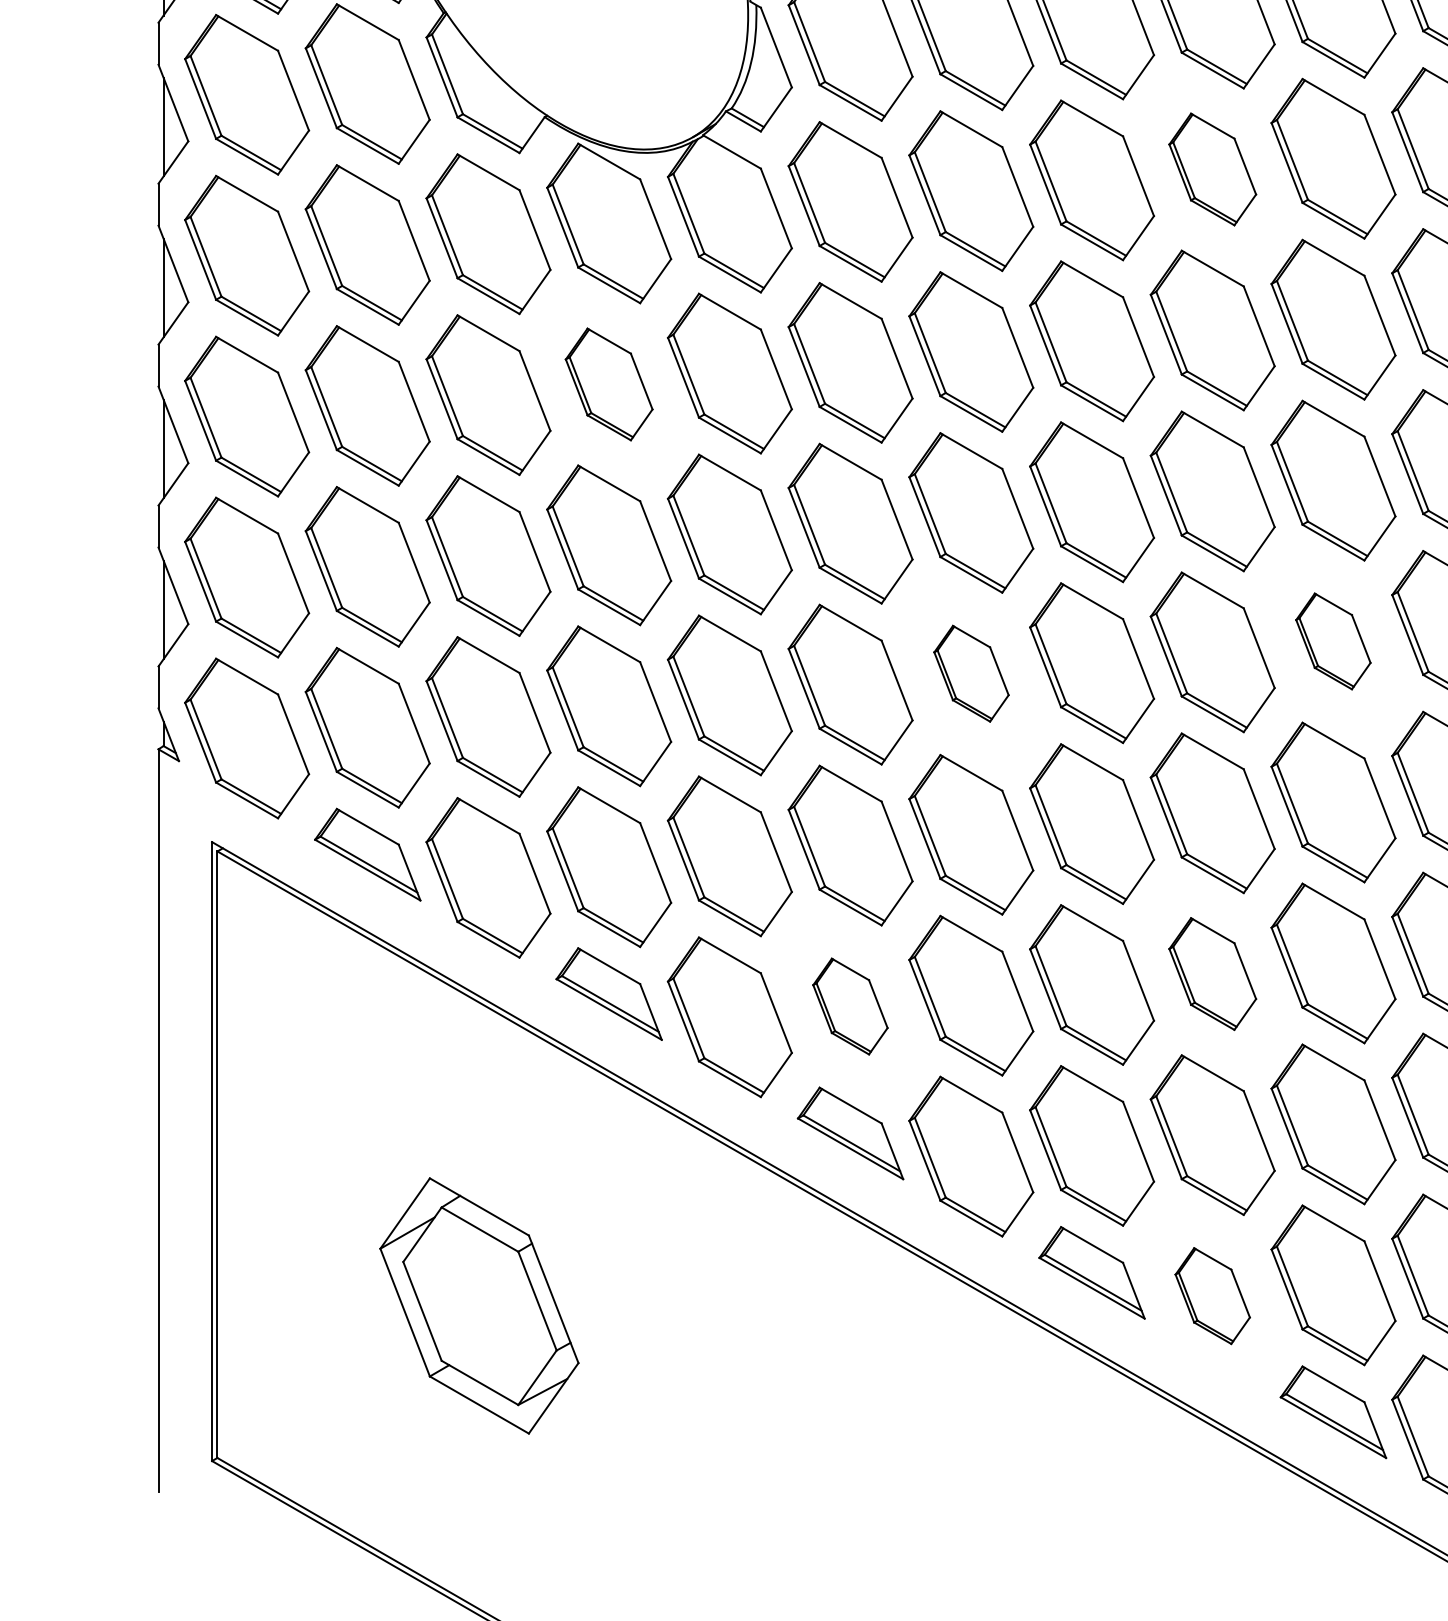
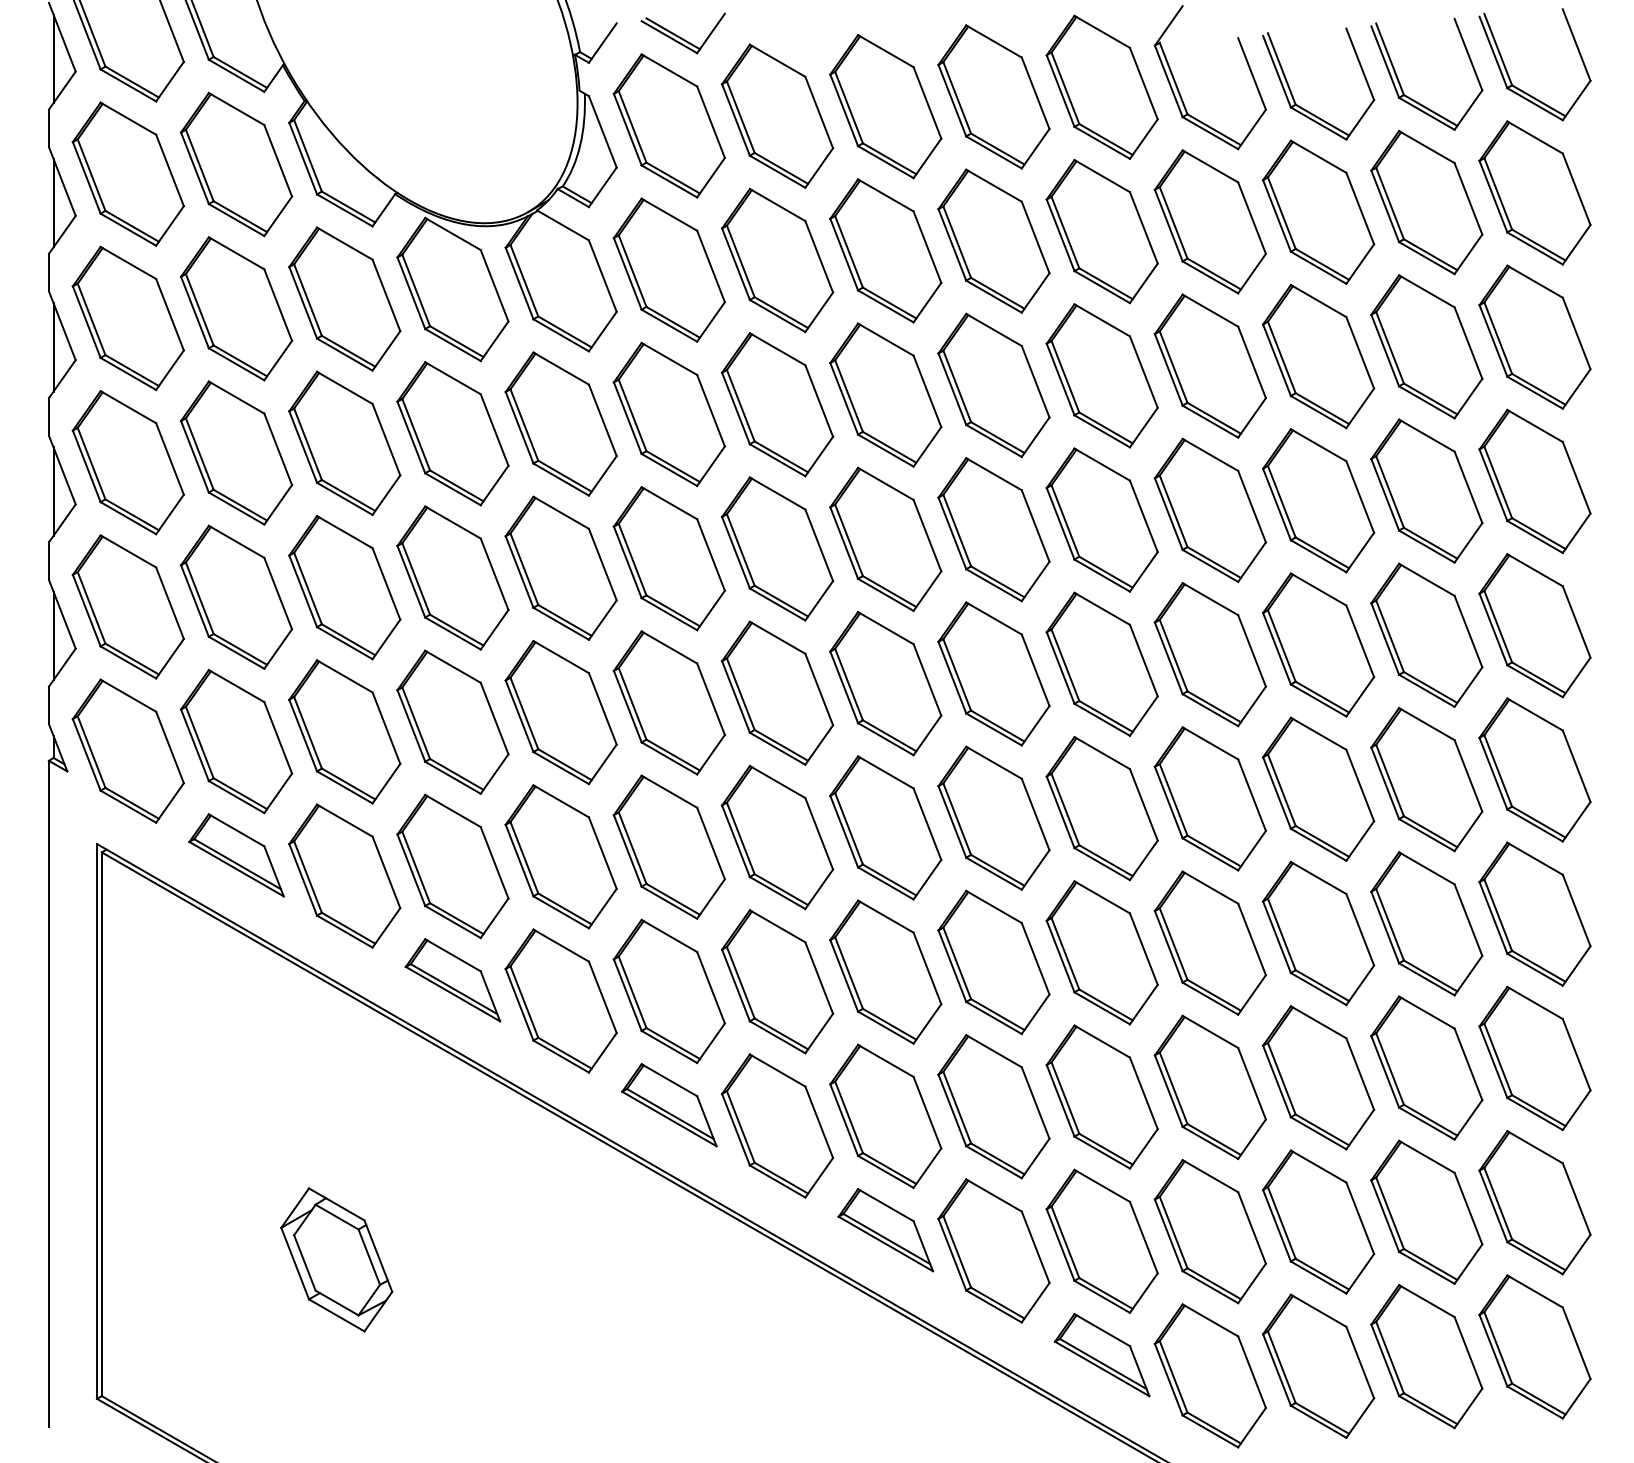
part: (1212, 168) -> (993, 240), size x1.43
part: (608, 384) -> (452, 433), size x1.43
part: (1332, 640) -> (1101, 663), size x1.67
part: (971, 673) -> (777, 692), size x1.67
part: (1212, 973) -> (993, 961), size x1.43
part: (849, 1006) -> (668, 991), size x1.67
part: (1212, 1295) -> (993, 1250), size x1.67
part: (479, 1305) -> (336, 1259), size x0.62

